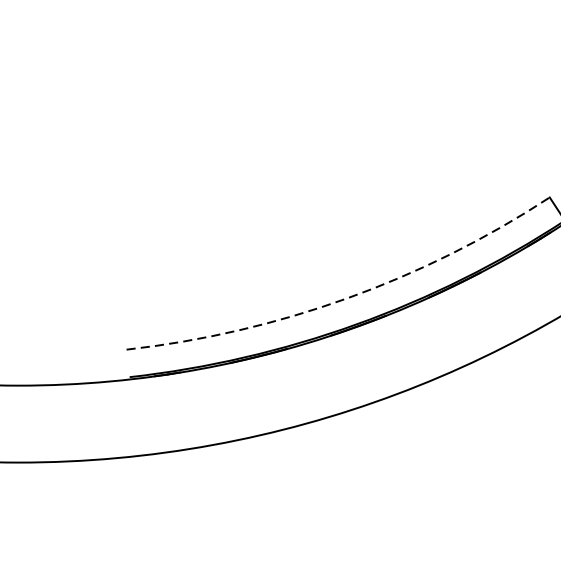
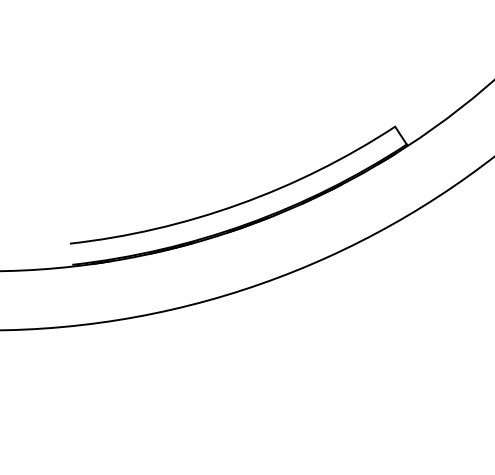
arc: (347, 298) -> (239, 204), dashed -> solid

